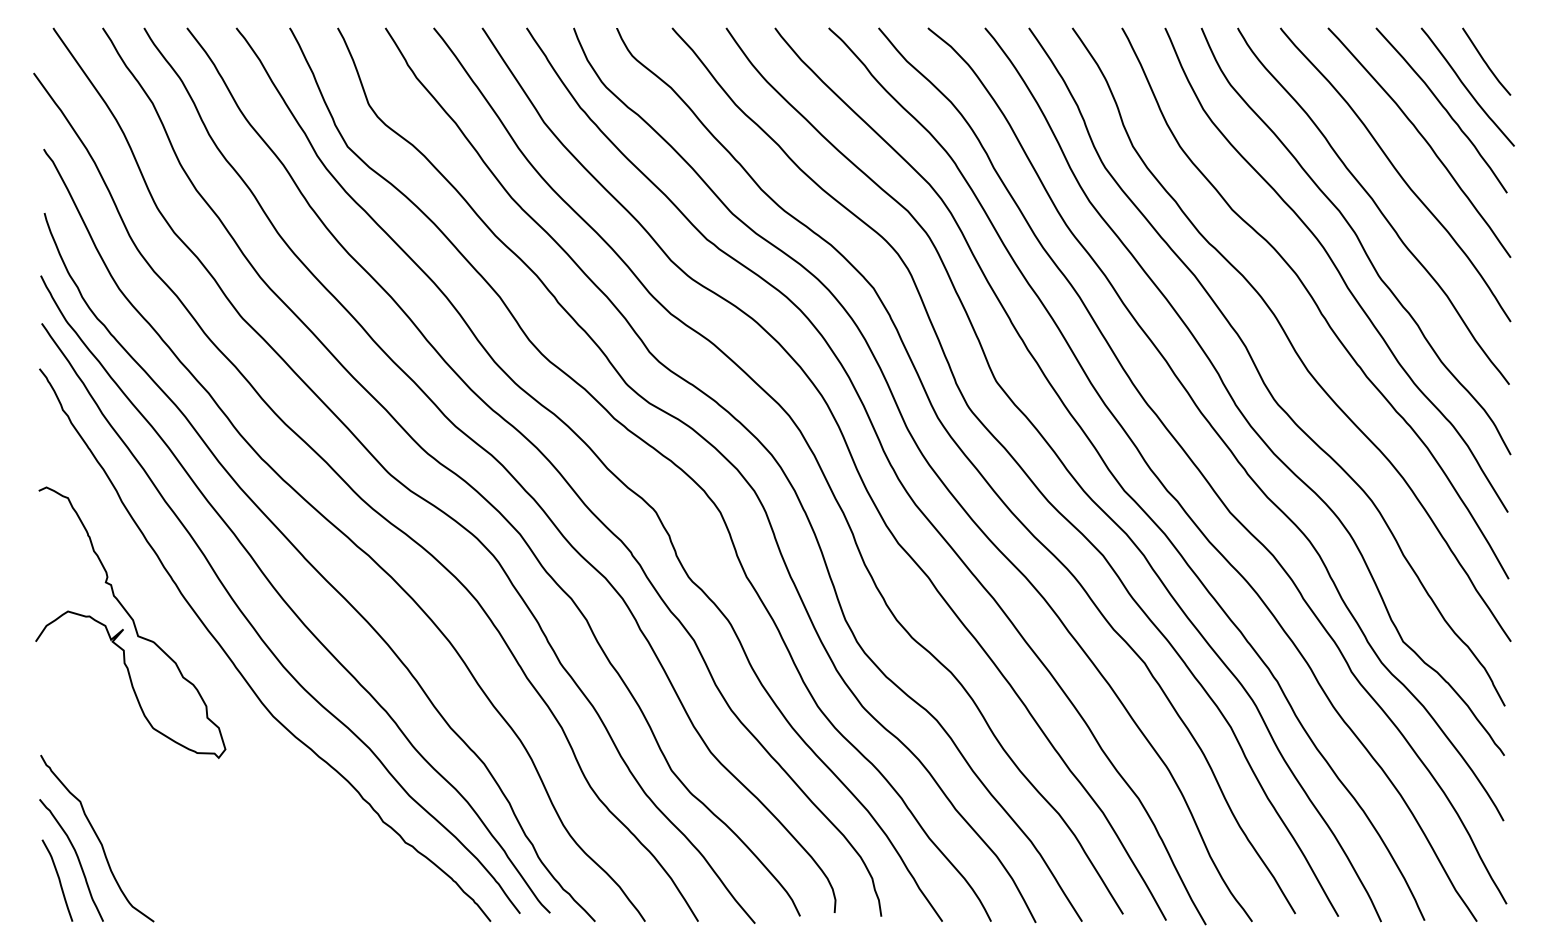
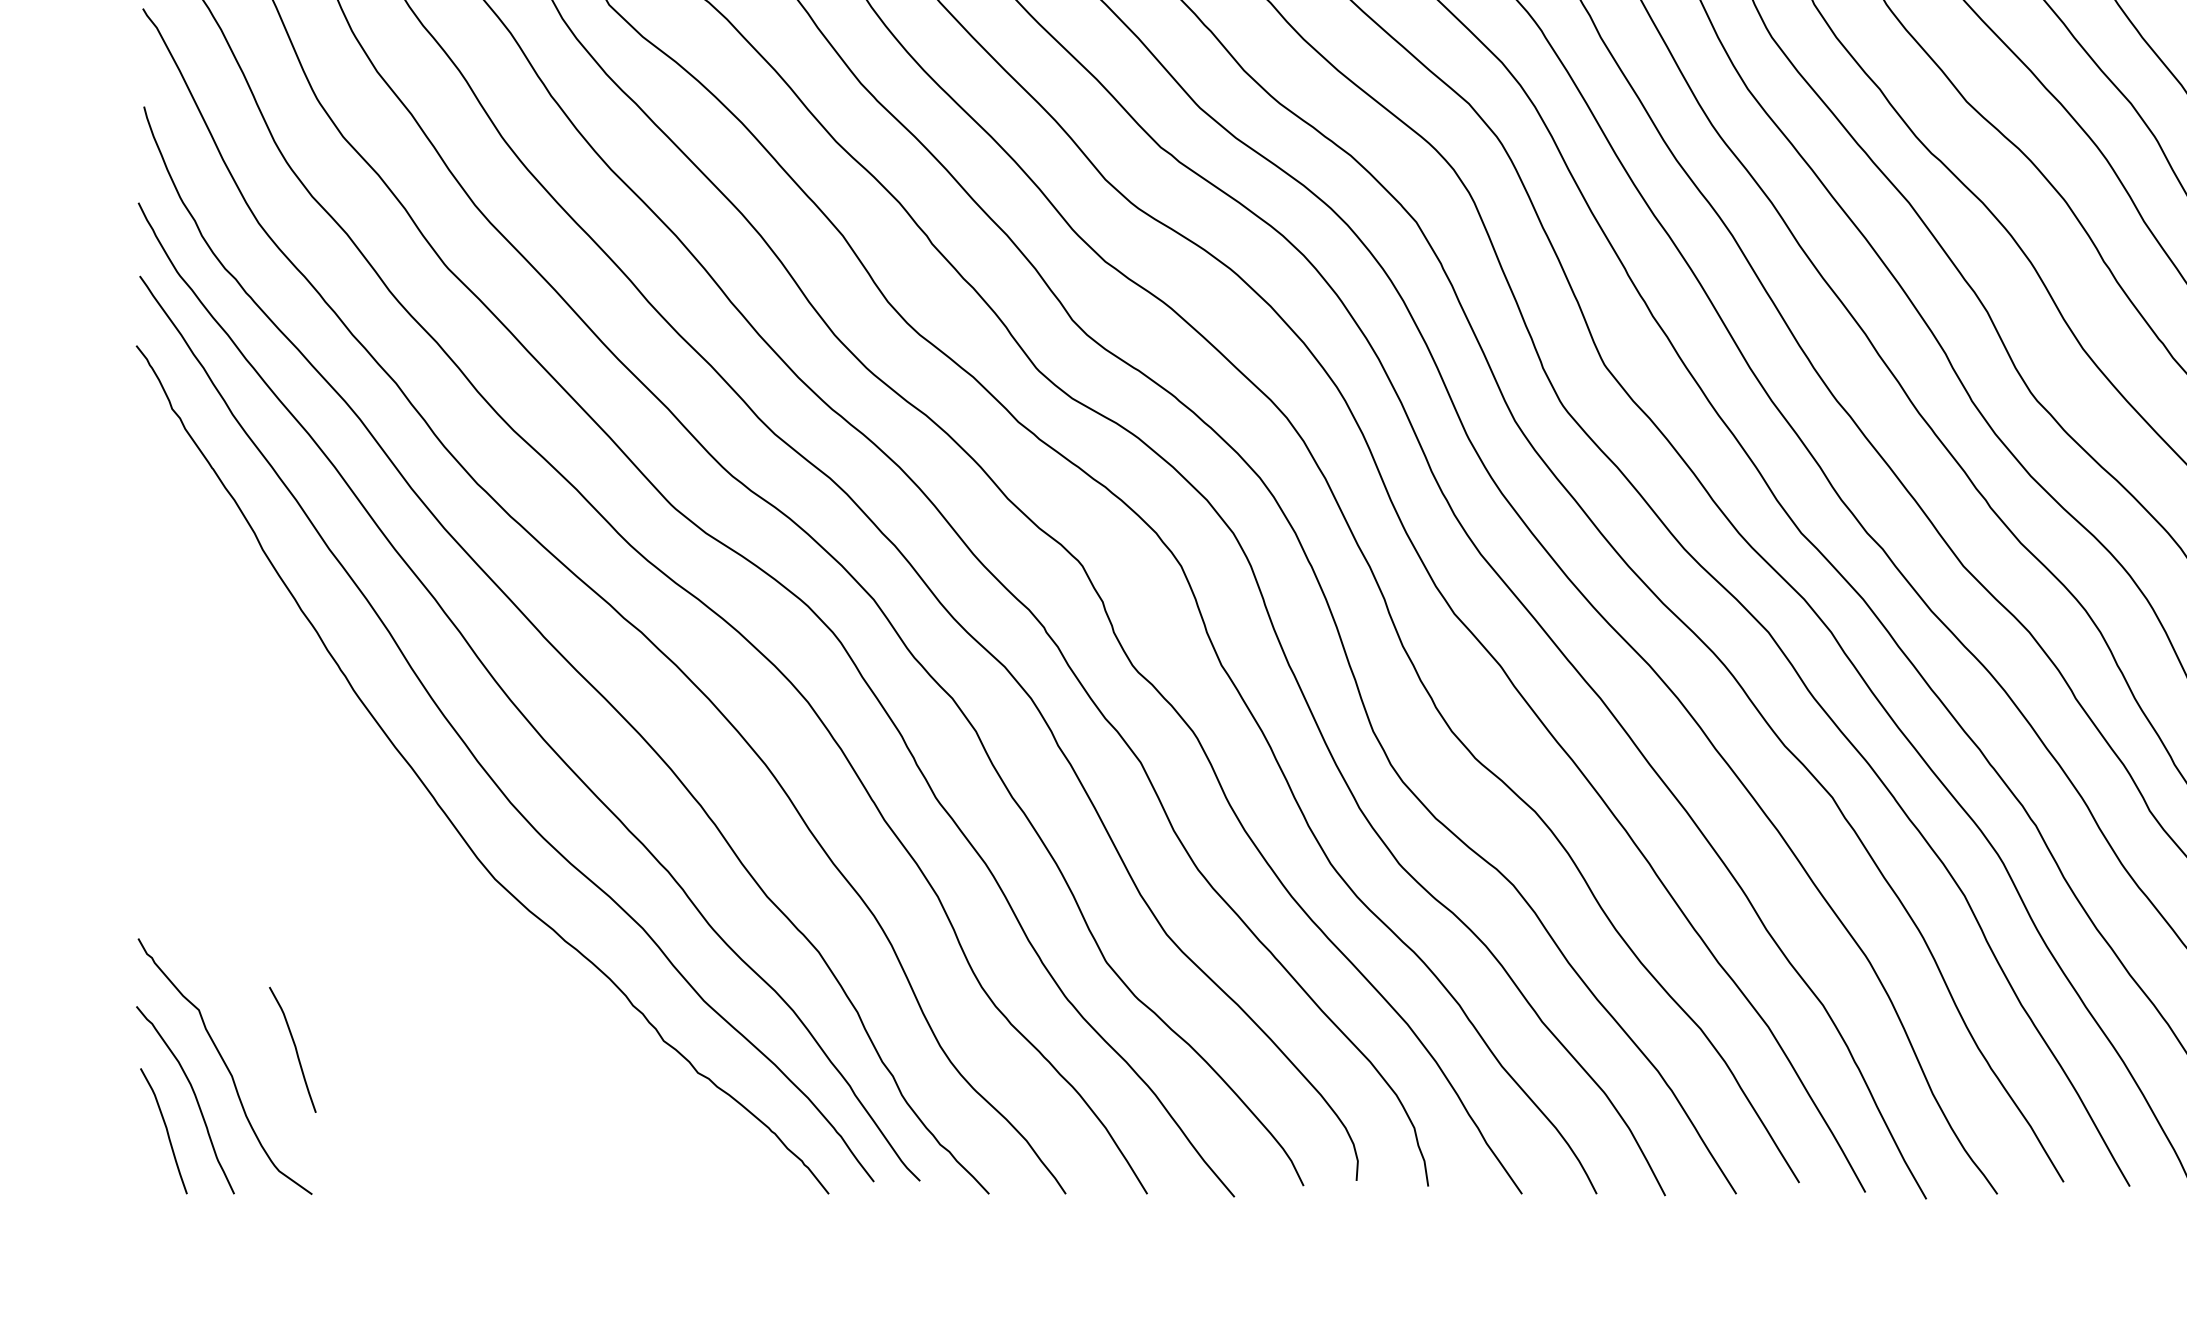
curve: (132, 622) -> (279, 735), removed
curve: (142, 827) -> (294, 1049), added

